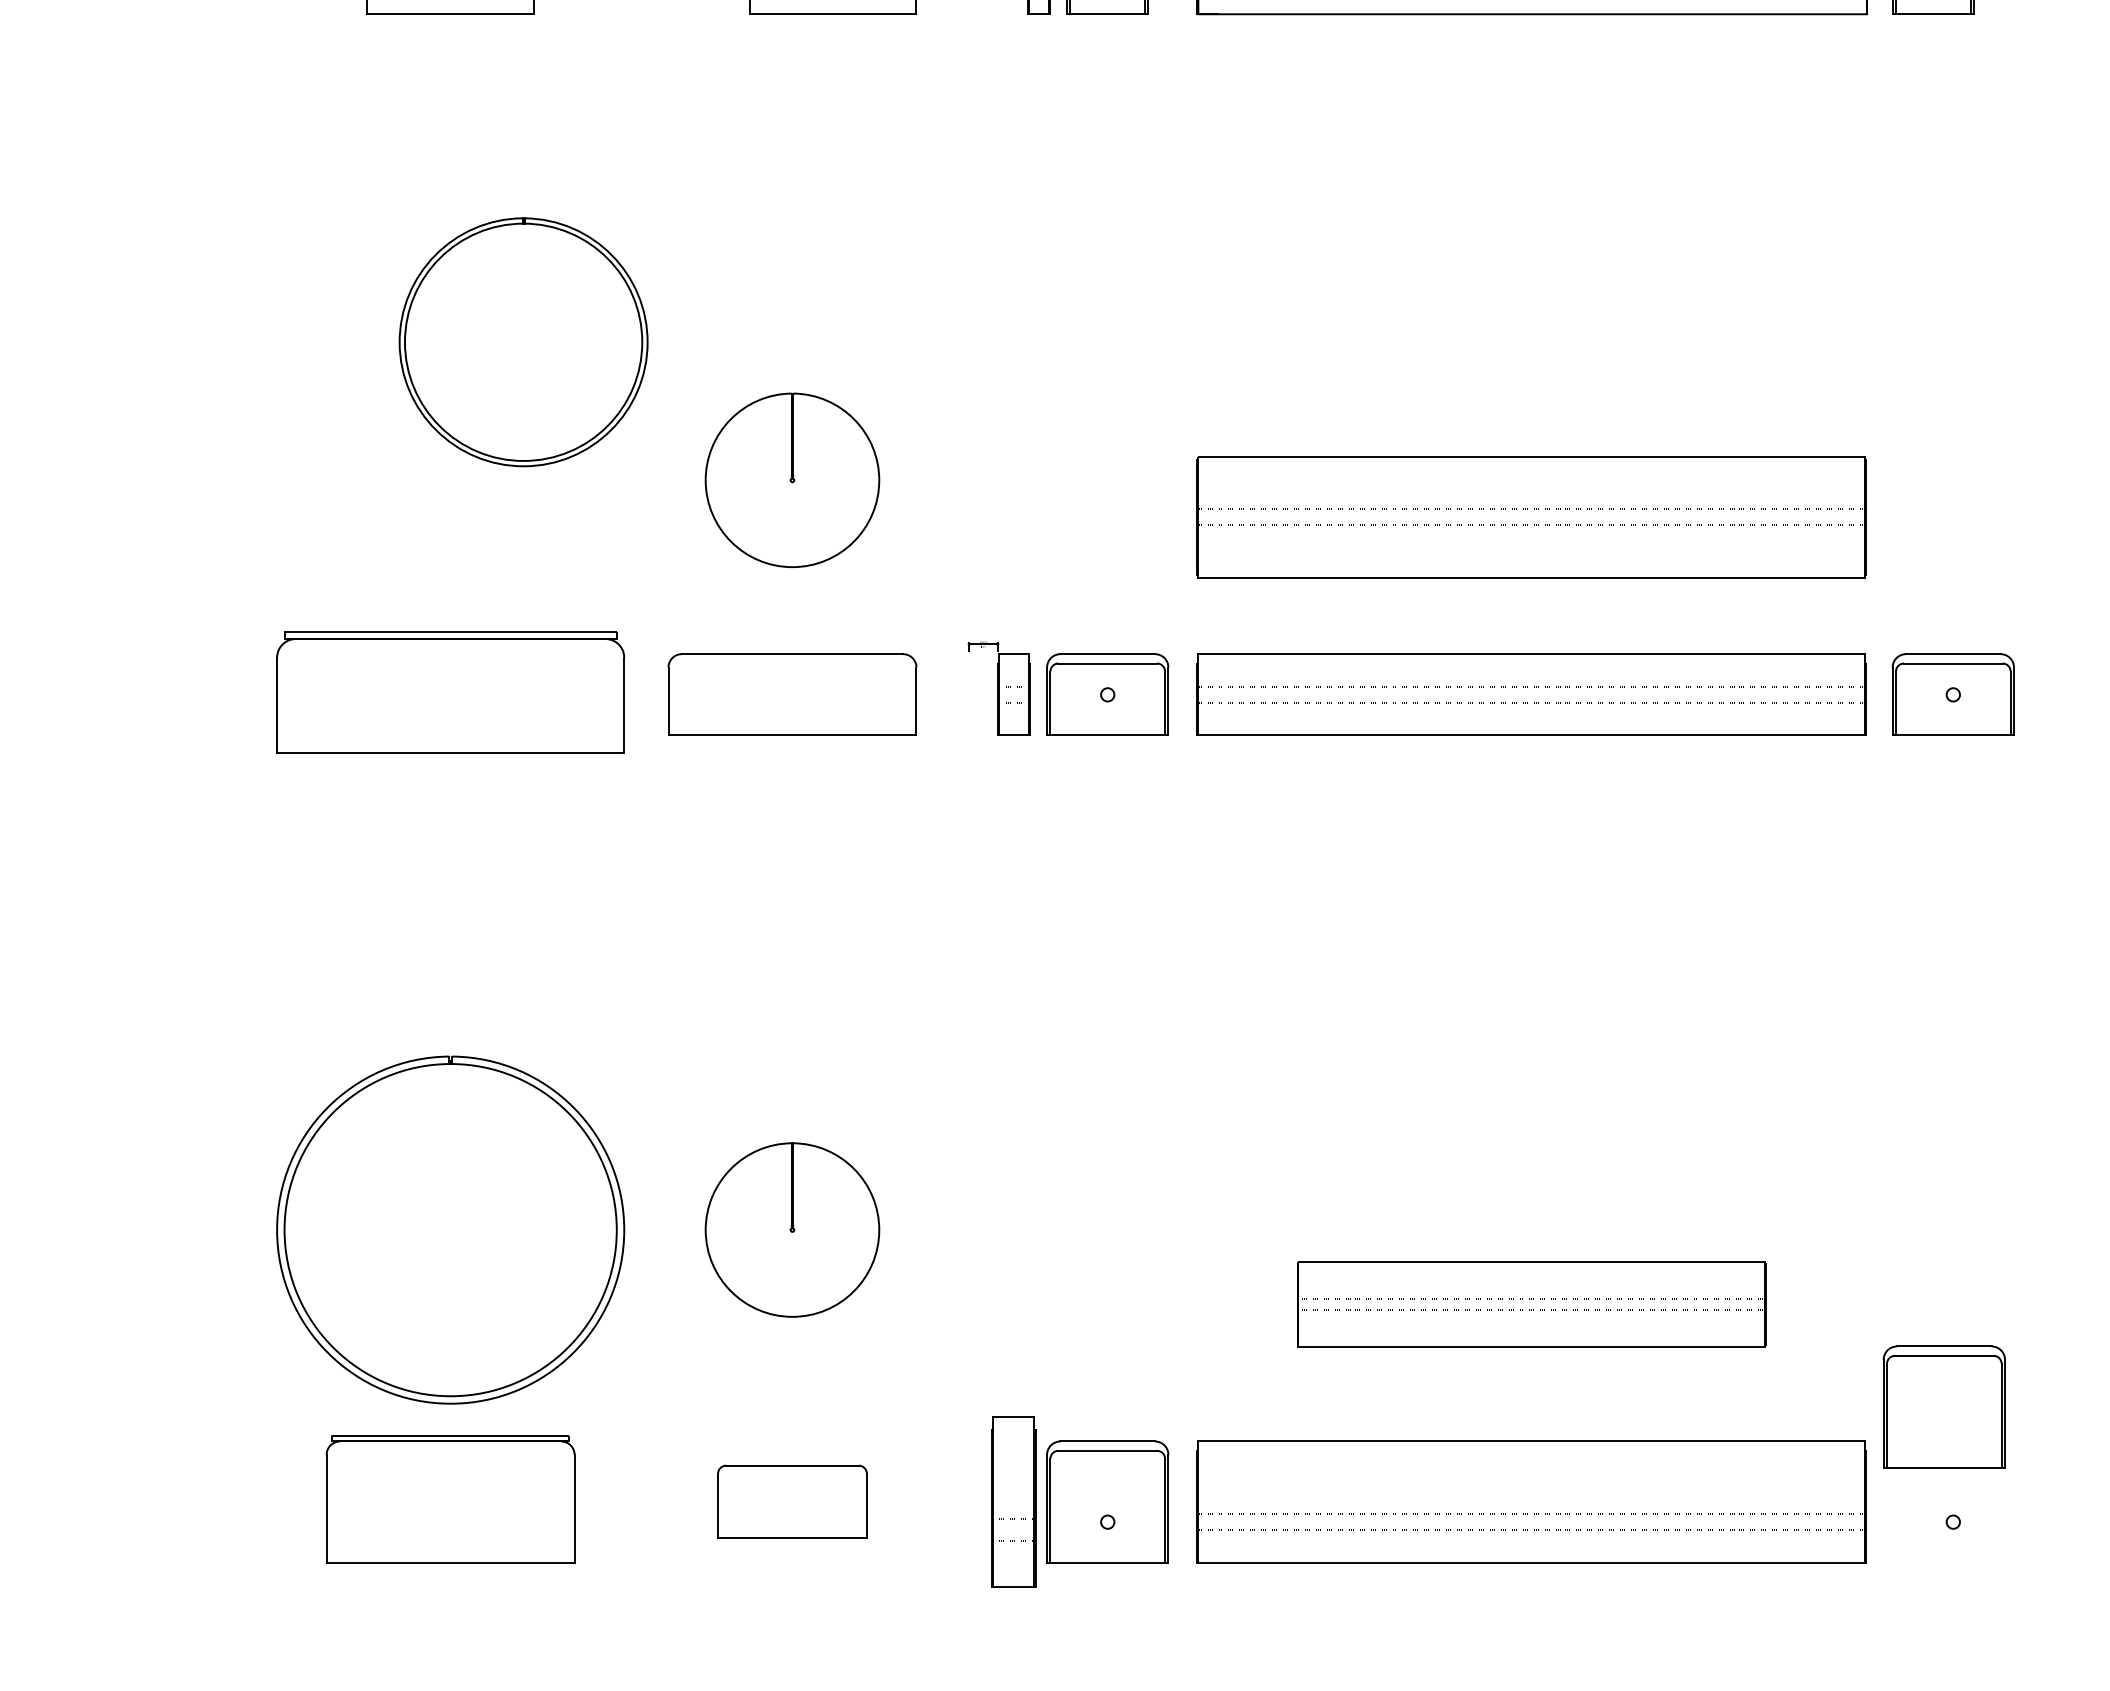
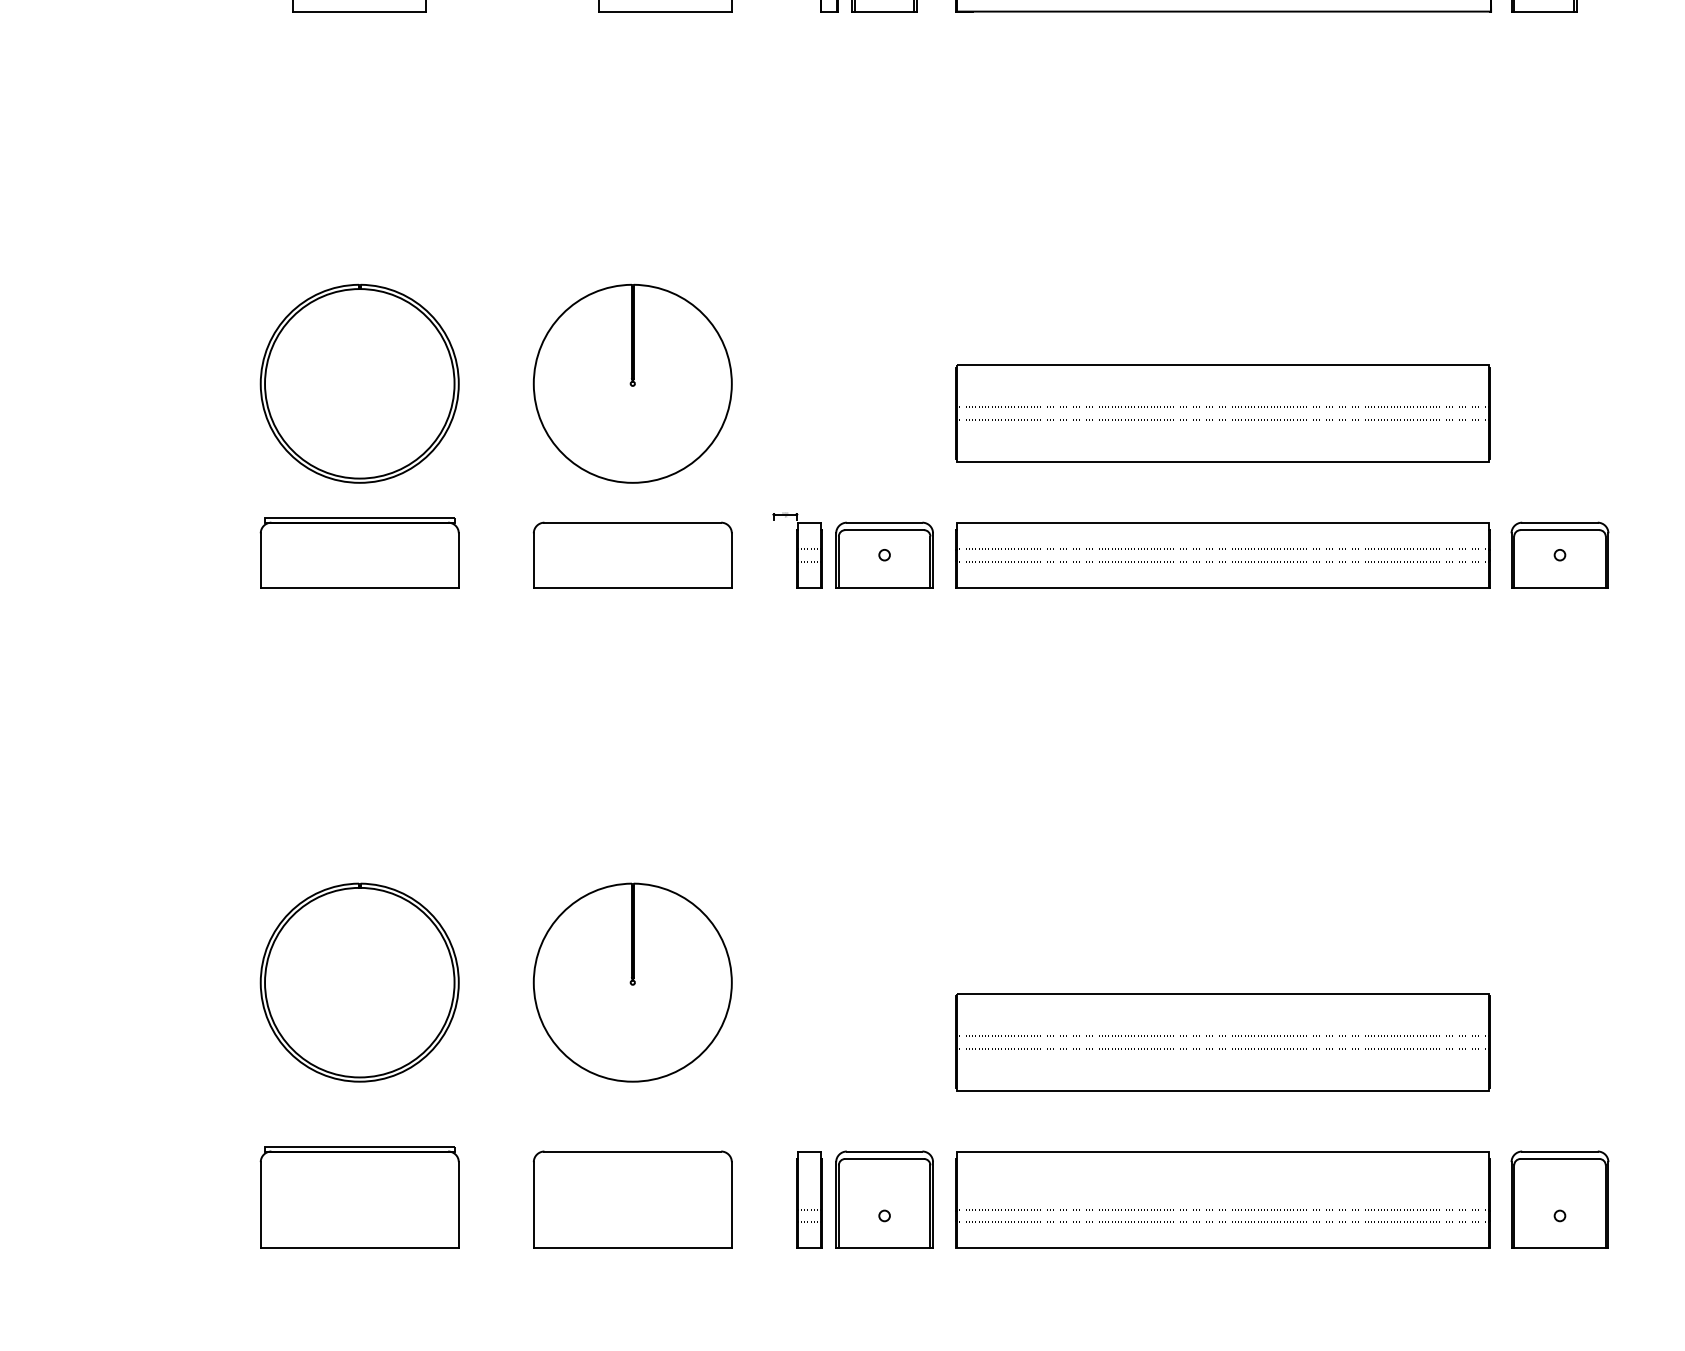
part: (523, 342) -> (359, 383), moved
part: (792, 480) -> (632, 383), size x1.43
part: (450, 691) -> (359, 552), size x0.71
part: (450, 1229) -> (359, 982), size x0.71
part: (792, 1229) -> (632, 982), size x1.43
part: (1531, 1304) -> (1223, 1042), size x1.43
part: (1943, 1406) -> (1559, 1199), moved
part: (792, 1501) -> (632, 1199), size x1.67
part: (1013, 1501) -> (809, 1199), size x0.71

